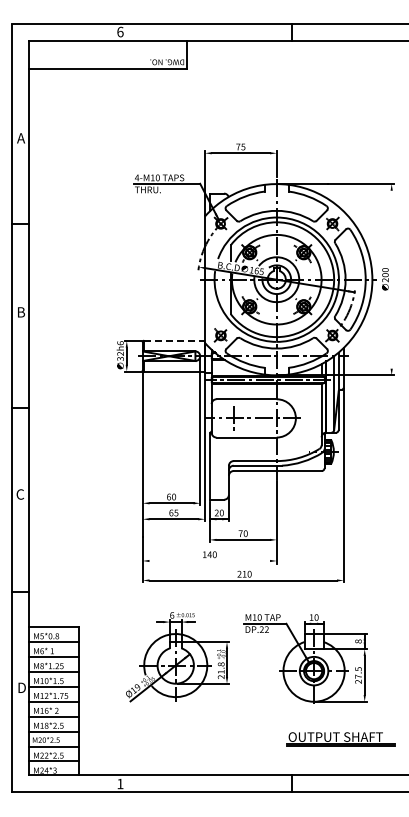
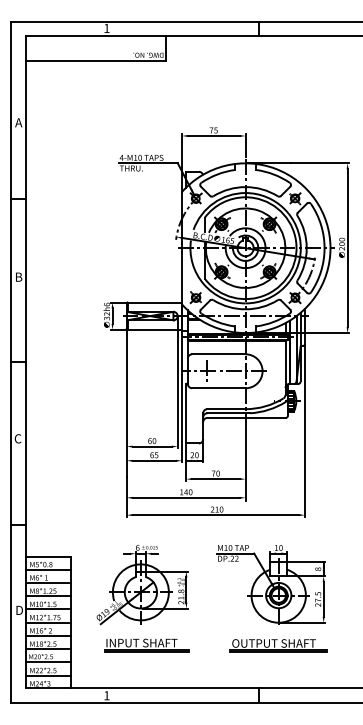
text: (120, 31) -> (106, 27), 6 -> 1
line: (391, 279) -> (347, 248), added
line: (174, 340) -> (154, 302), dashed -> solid
line: (209, 560) -> (185, 497), added
part: (177, 657) -> (142, 585), moved
part: (165, 726) -> (146, 644), added
part: (340, 739) -> (278, 645), moved

